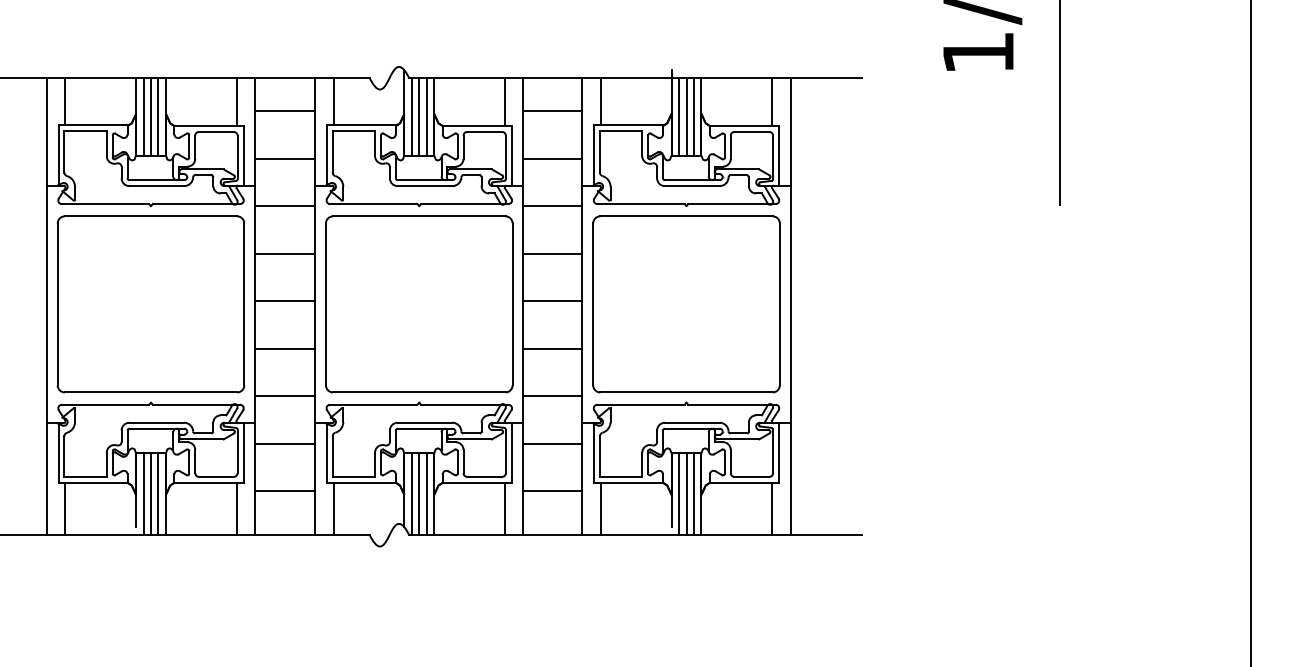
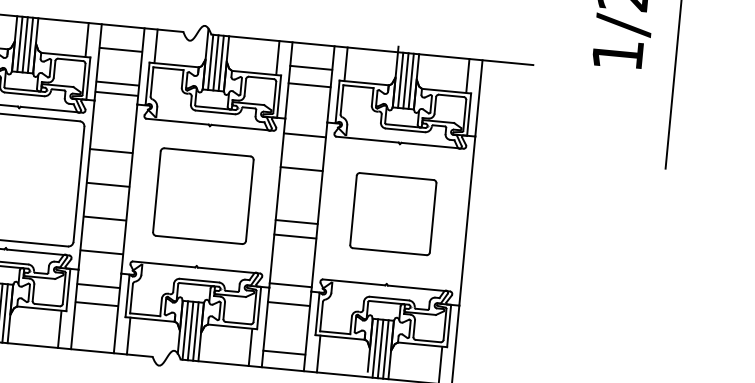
line: (552, 158) -> (309, 84), moved
line: (284, 206) -> (116, 93), moved
line: (552, 301) -> (296, 222), moved
part: (419, 304) -> (203, 196), size x0.7
part: (686, 304) -> (393, 214), size x0.6
line: (552, 396) -> (290, 285), moved
line: (284, 490) -> (96, 303), moved
line: (552, 490) -> (284, 352), moved

